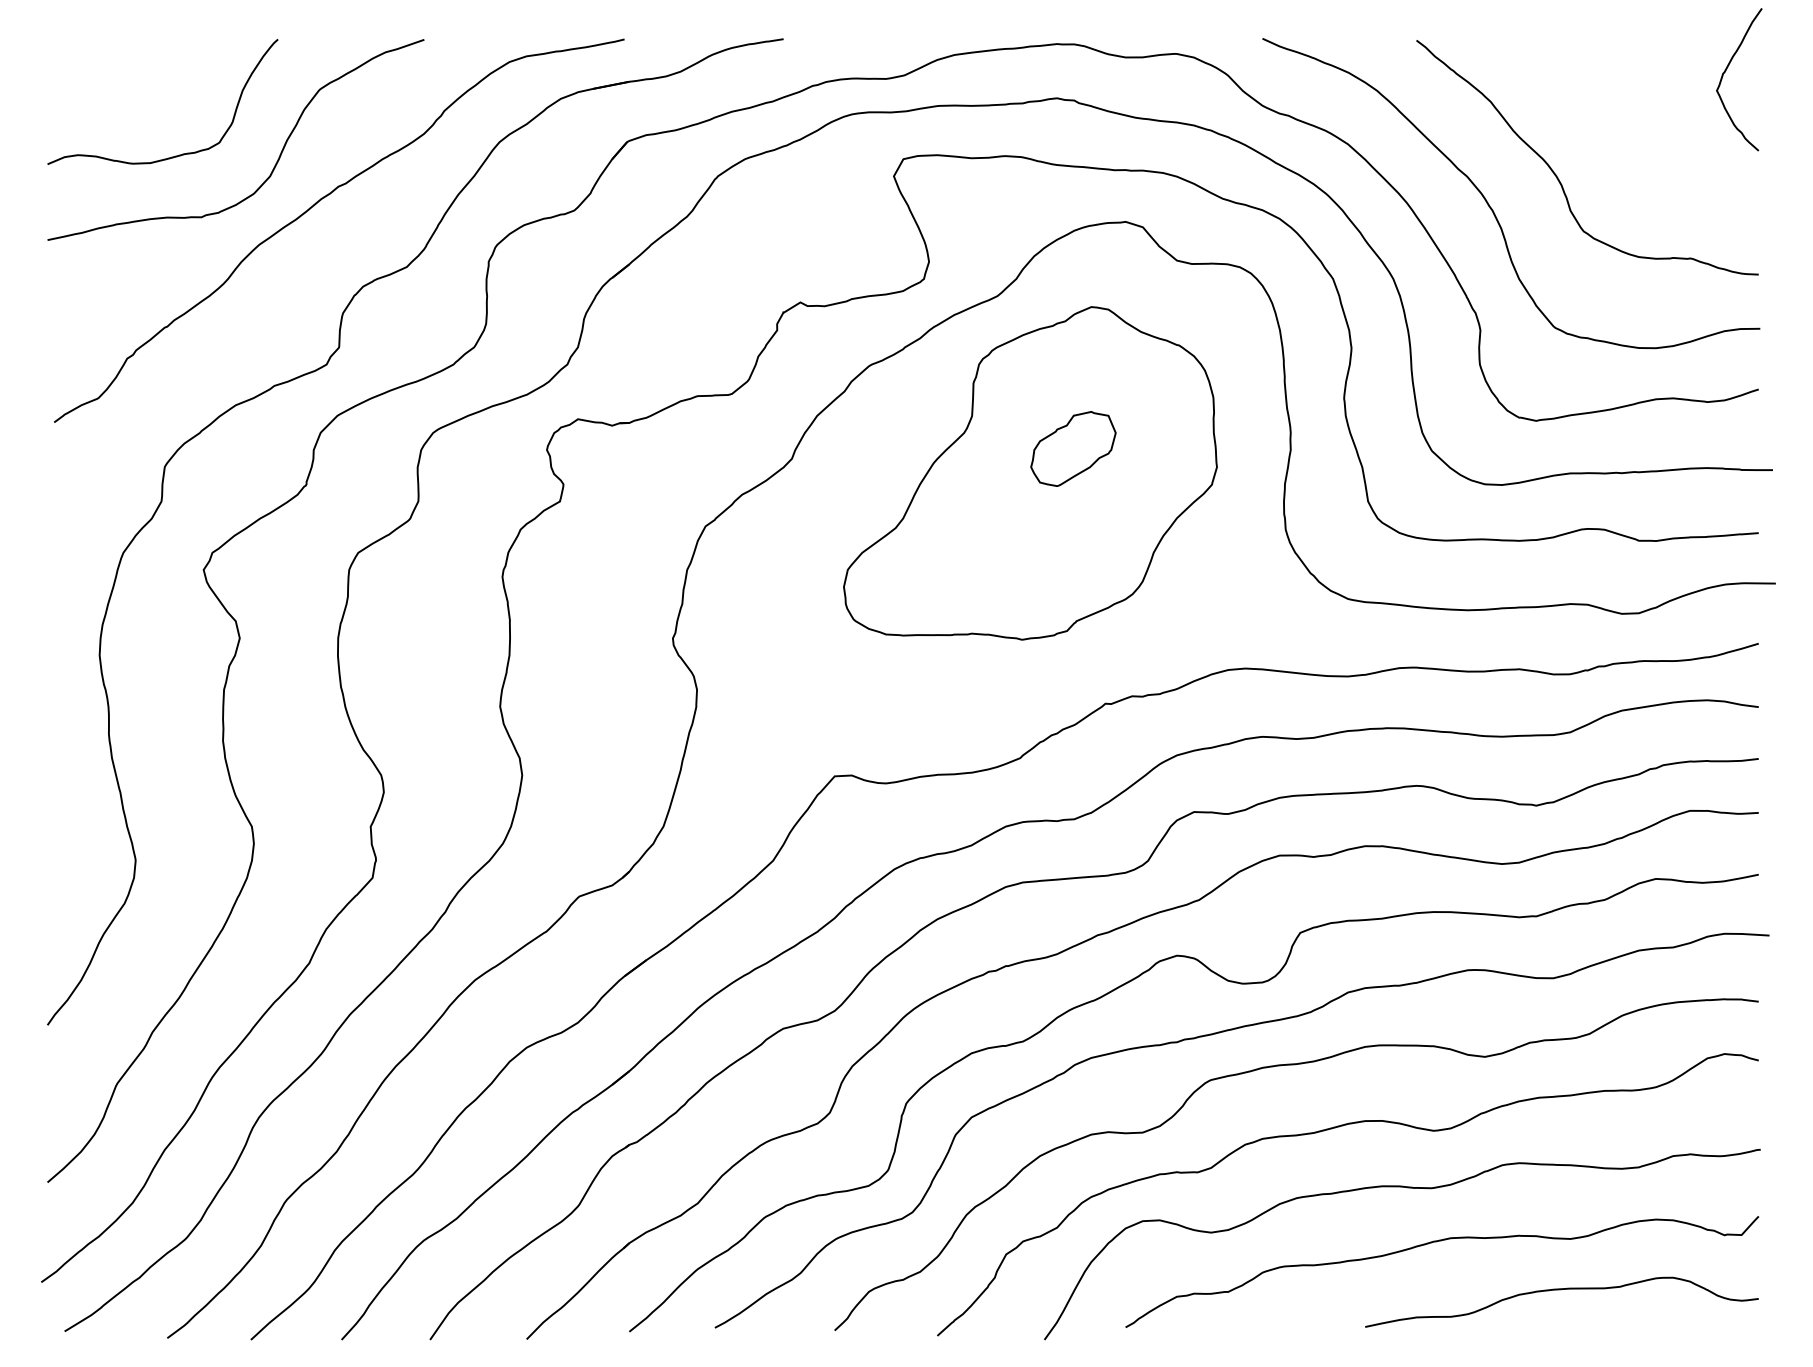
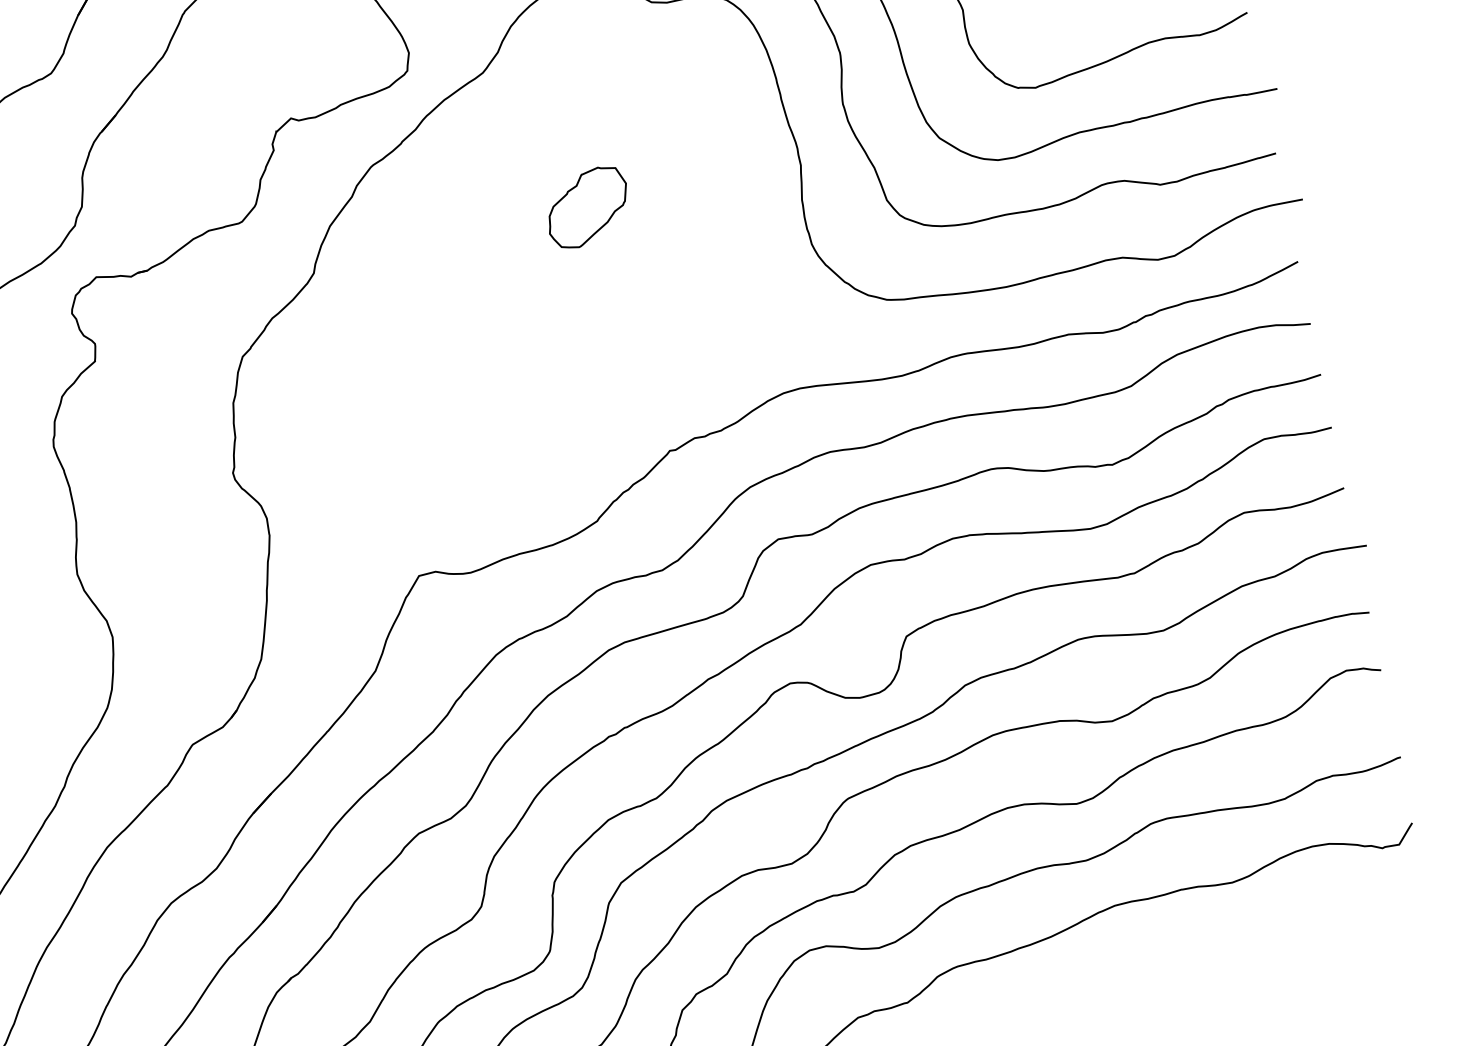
part: (1030, 473) -> (550, 240), removed
curve: (1561, 1290) -> (1233, 934), removed

